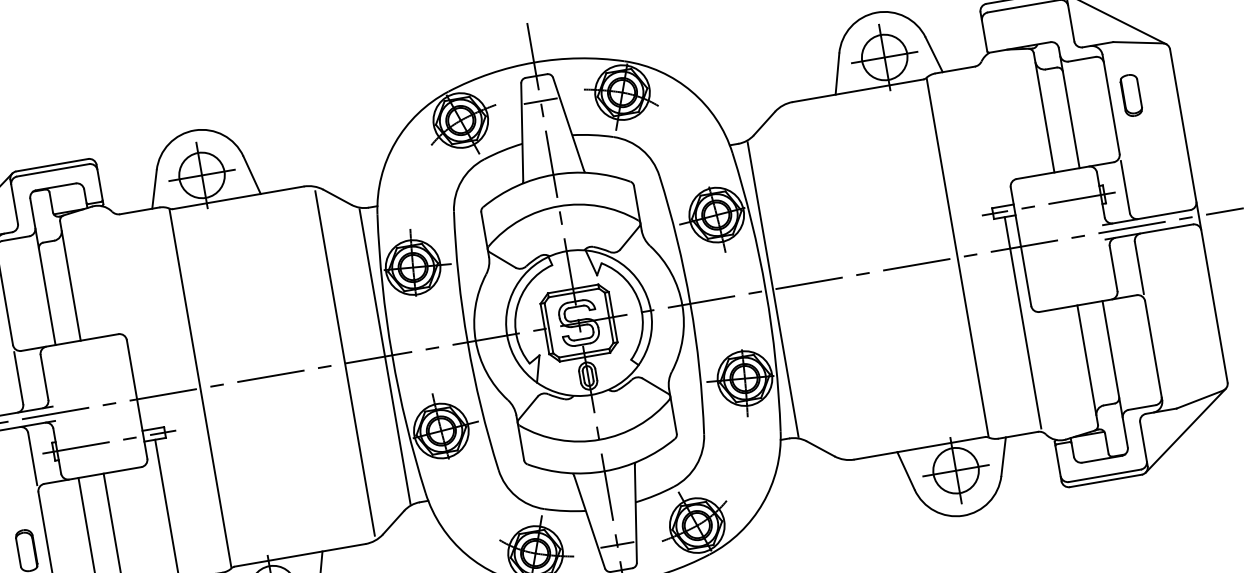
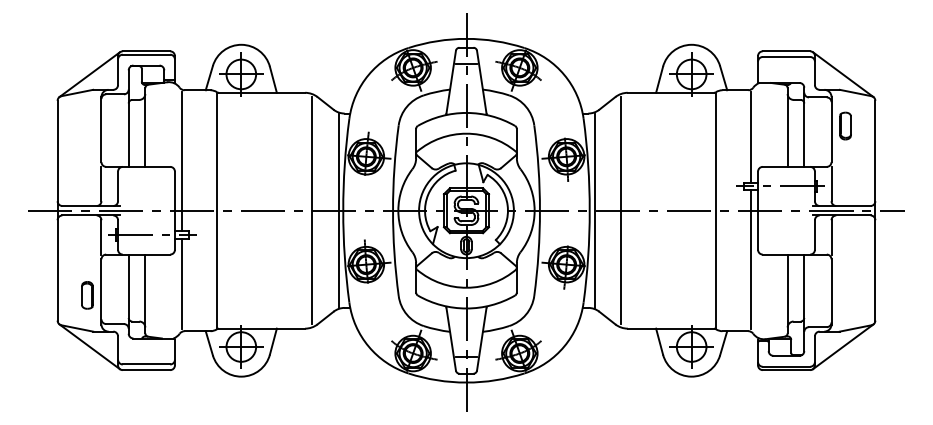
line: (990, 137) -> (750, 137), added
line: (812, 282) -> (620, 210), added
line: (135, 322) -> (182, 161), added

